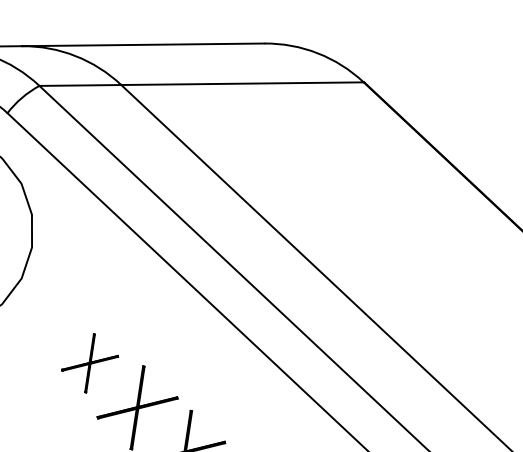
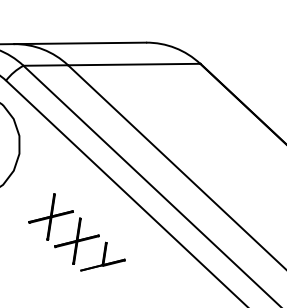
part: (88, 362) -> (50, 216), size x1.43

